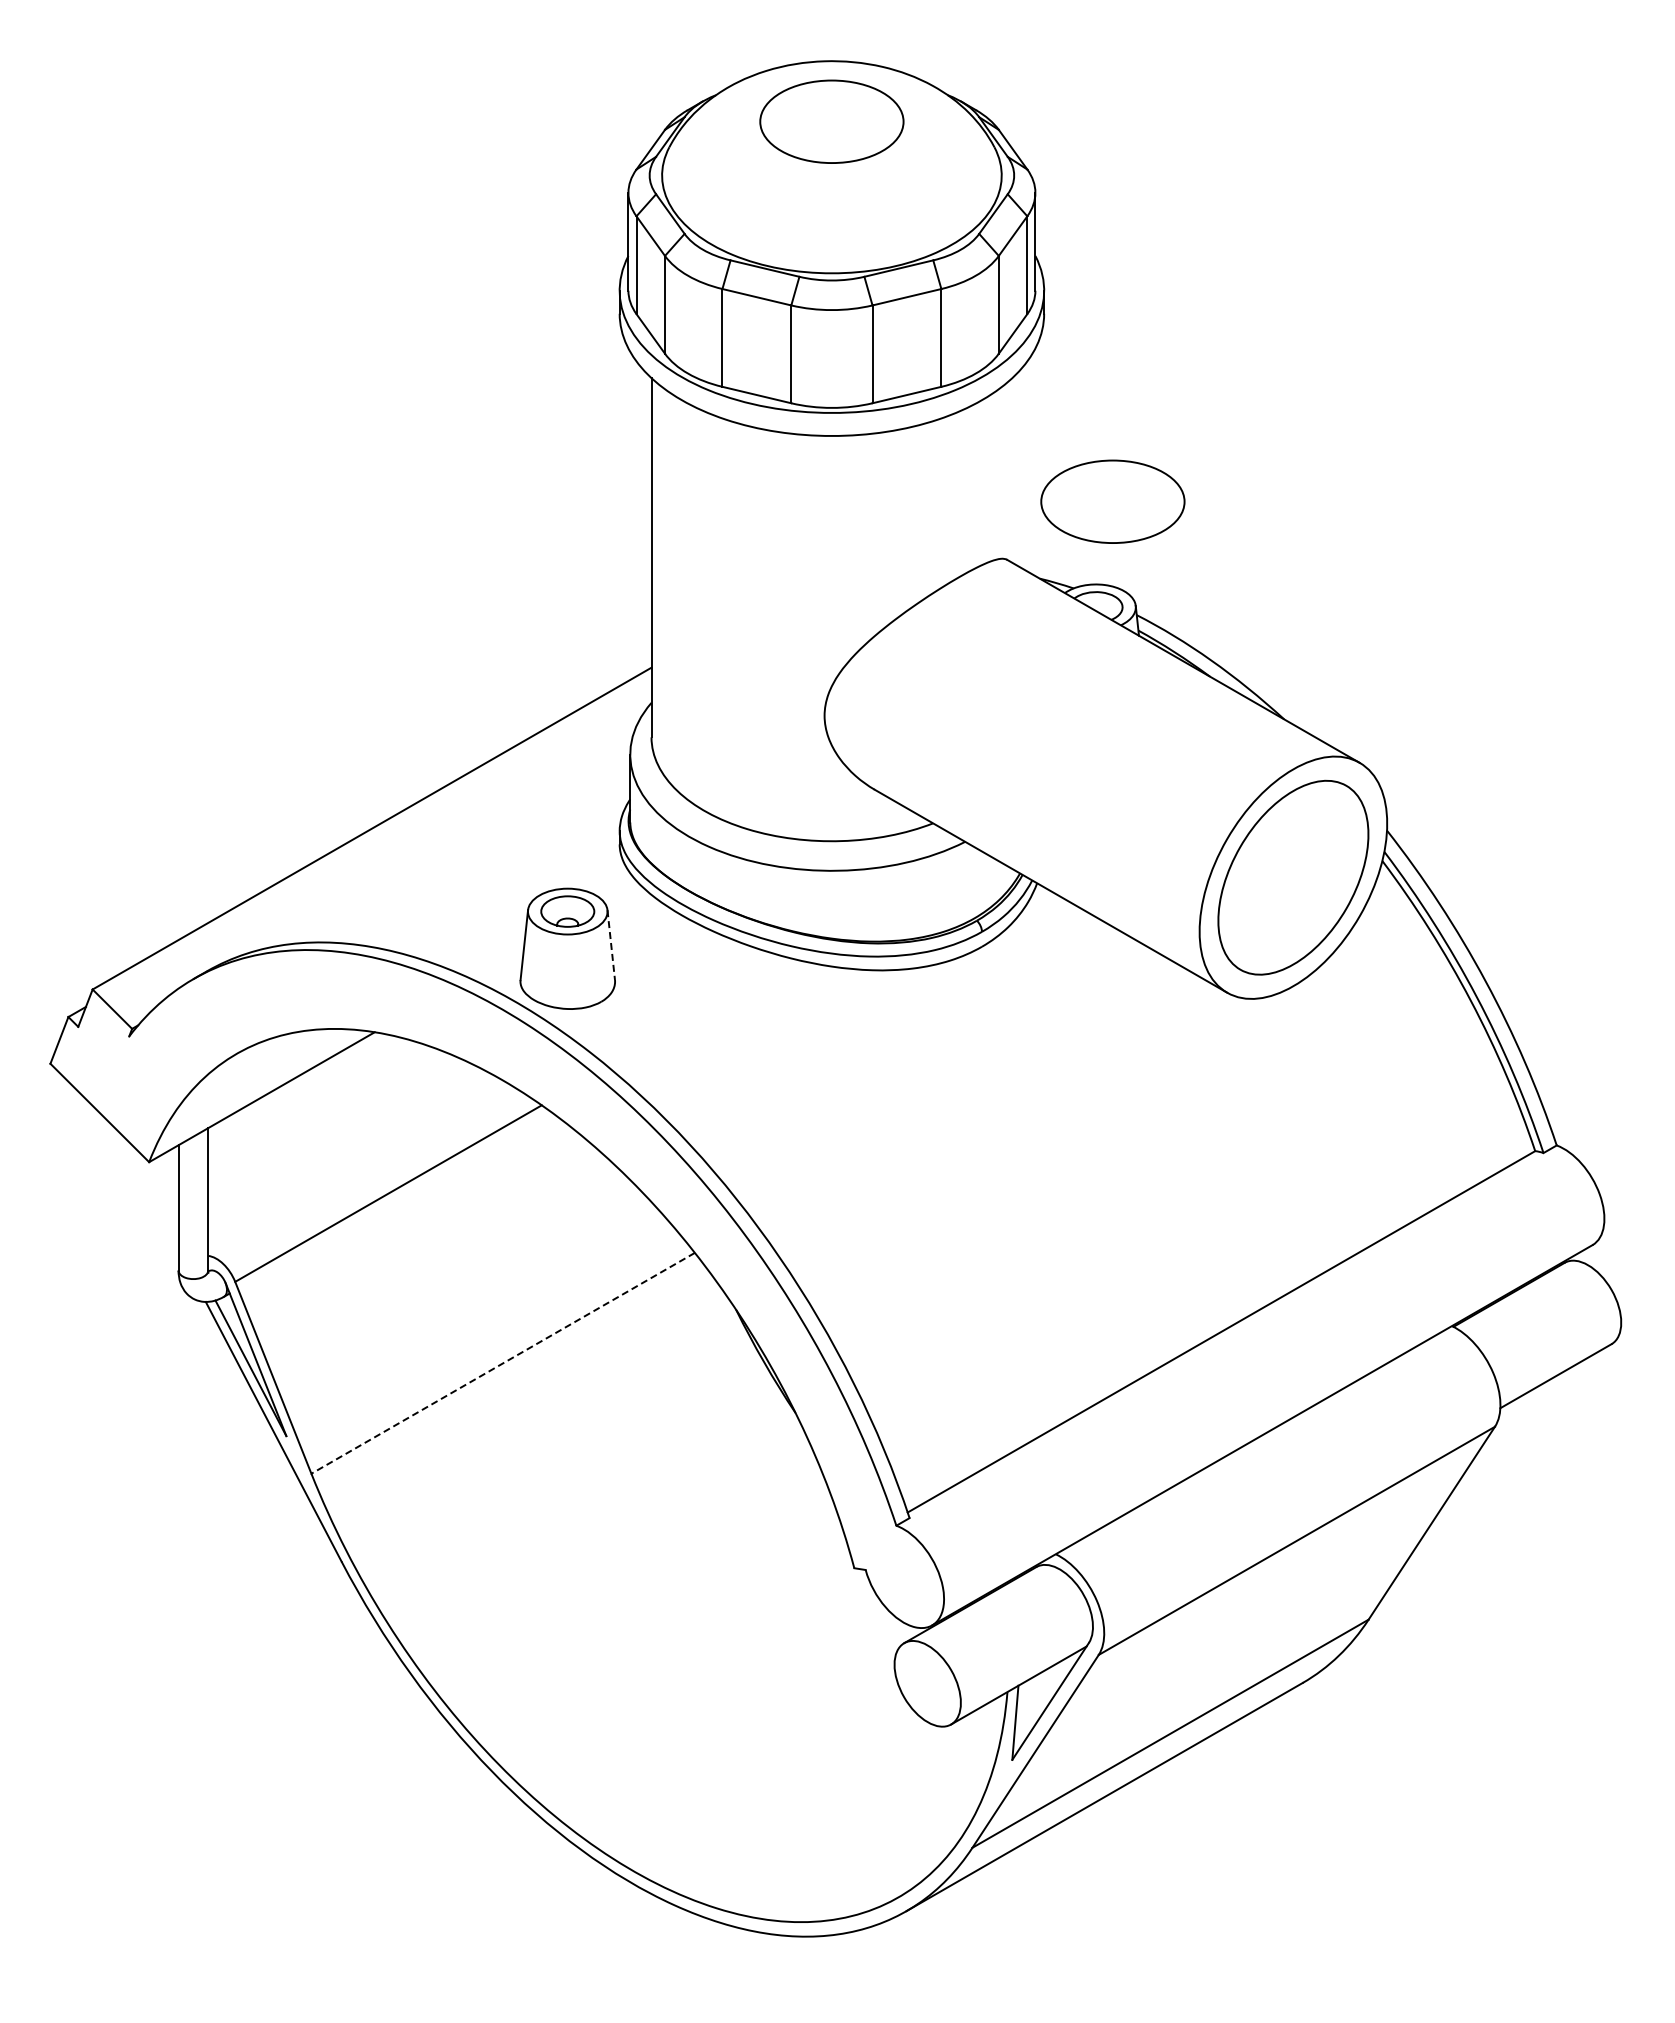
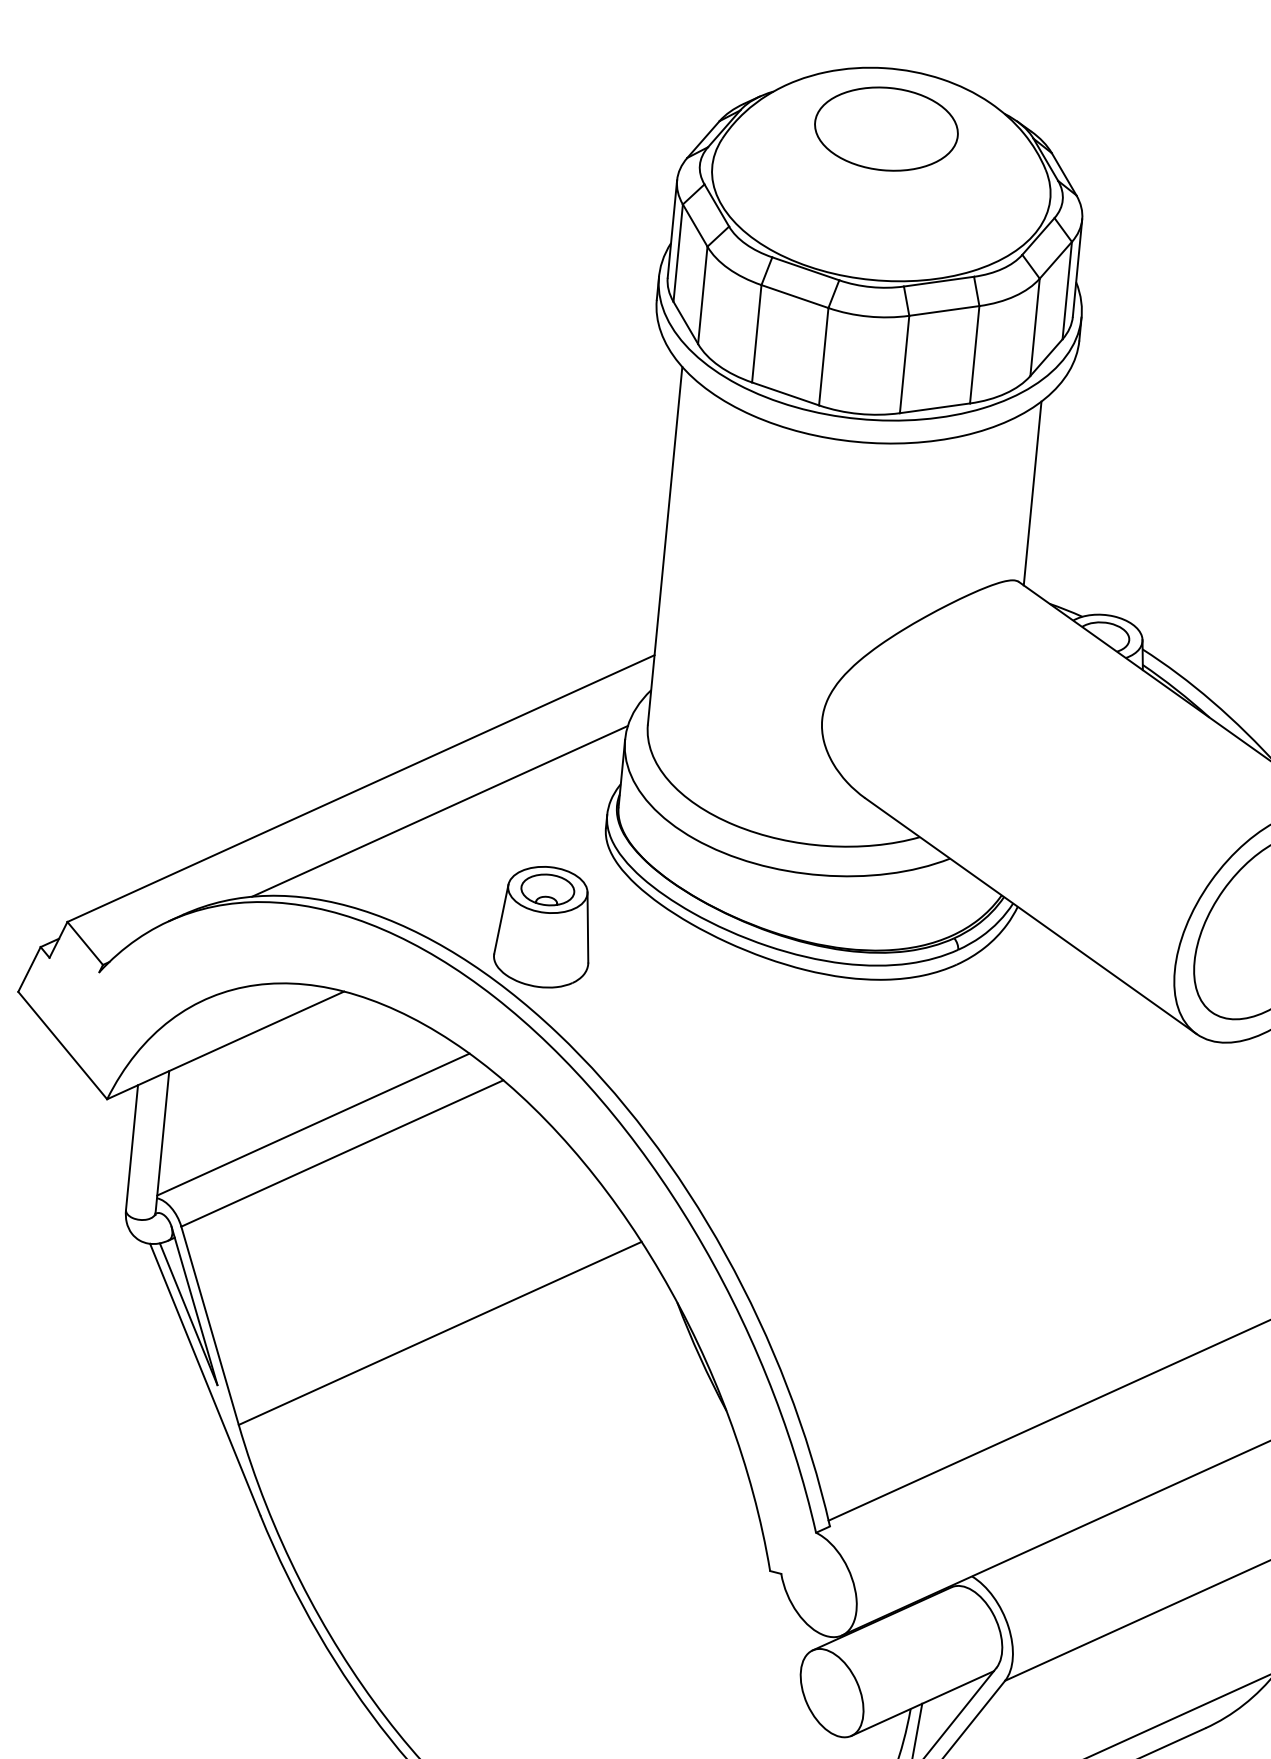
line: (1012, 470) -> (1032, 493), added
part: (1112, 501) -> (1129, 533), removed
line: (452, 843) -> (439, 811), added
line: (611, 945) -> (588, 927), dashed -> solid
line: (356, 1167) -> (313, 1124), added
line: (502, 1363) -> (439, 1333), dashed -> solid

